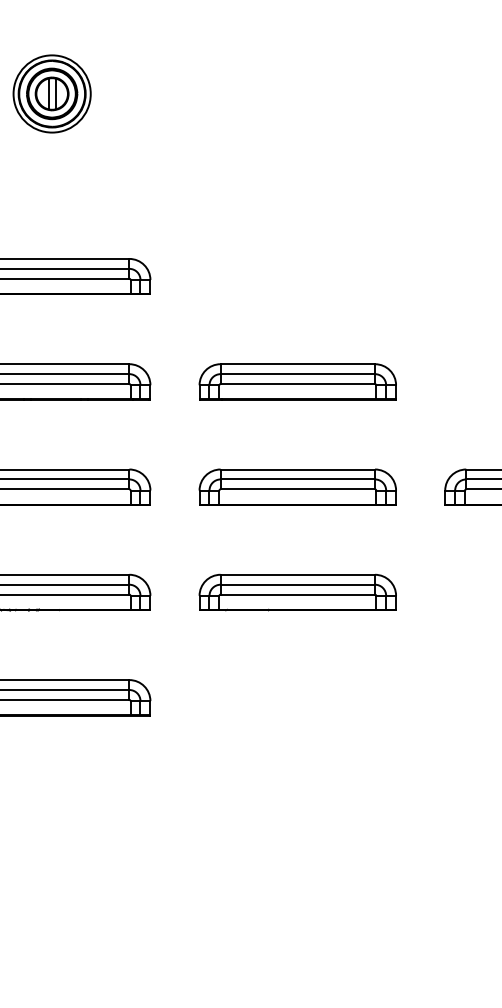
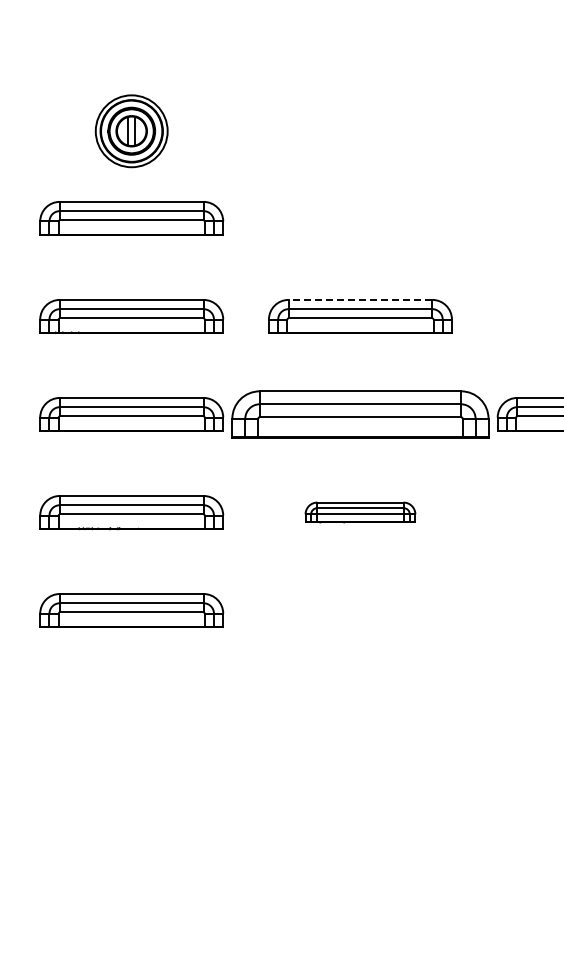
part: (51, 94) -> (131, 131), moved
line: (297, 363) -> (360, 299), solid -> dashed
part: (297, 487) -> (360, 414), size x1.4
part: (297, 592) -> (360, 512), size x0.6

